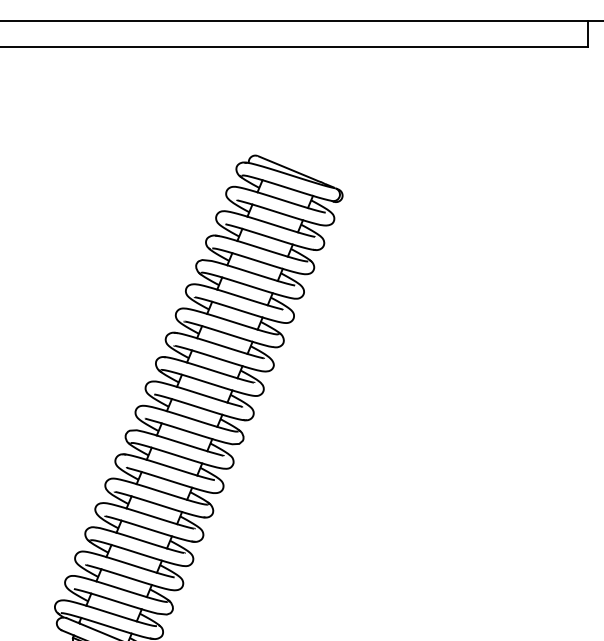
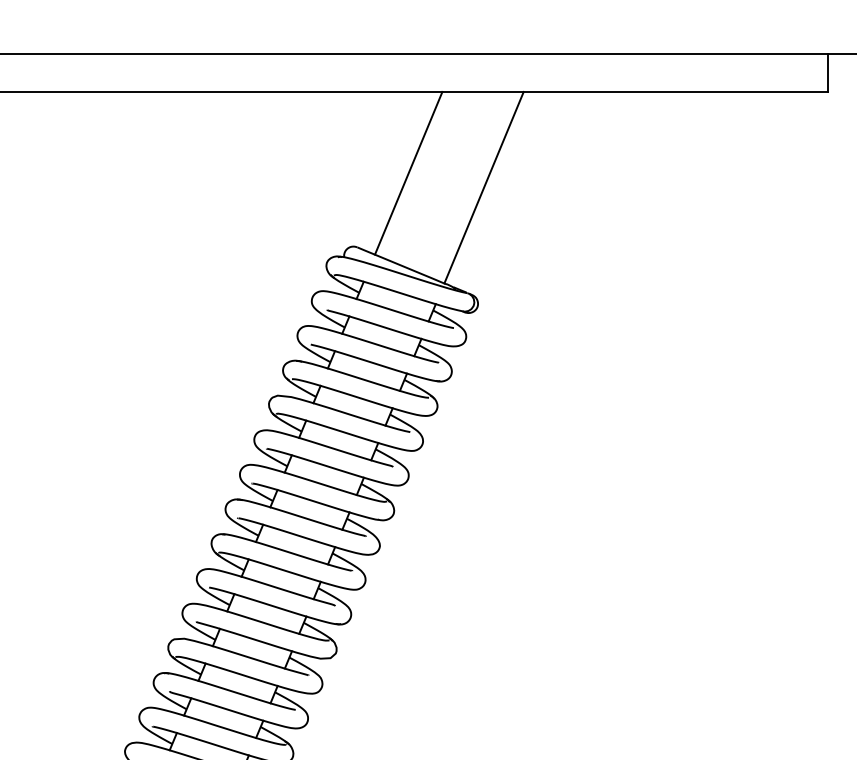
line: (293, 104) -> (407, 173), added
line: (346, 114) -> (483, 187), added

